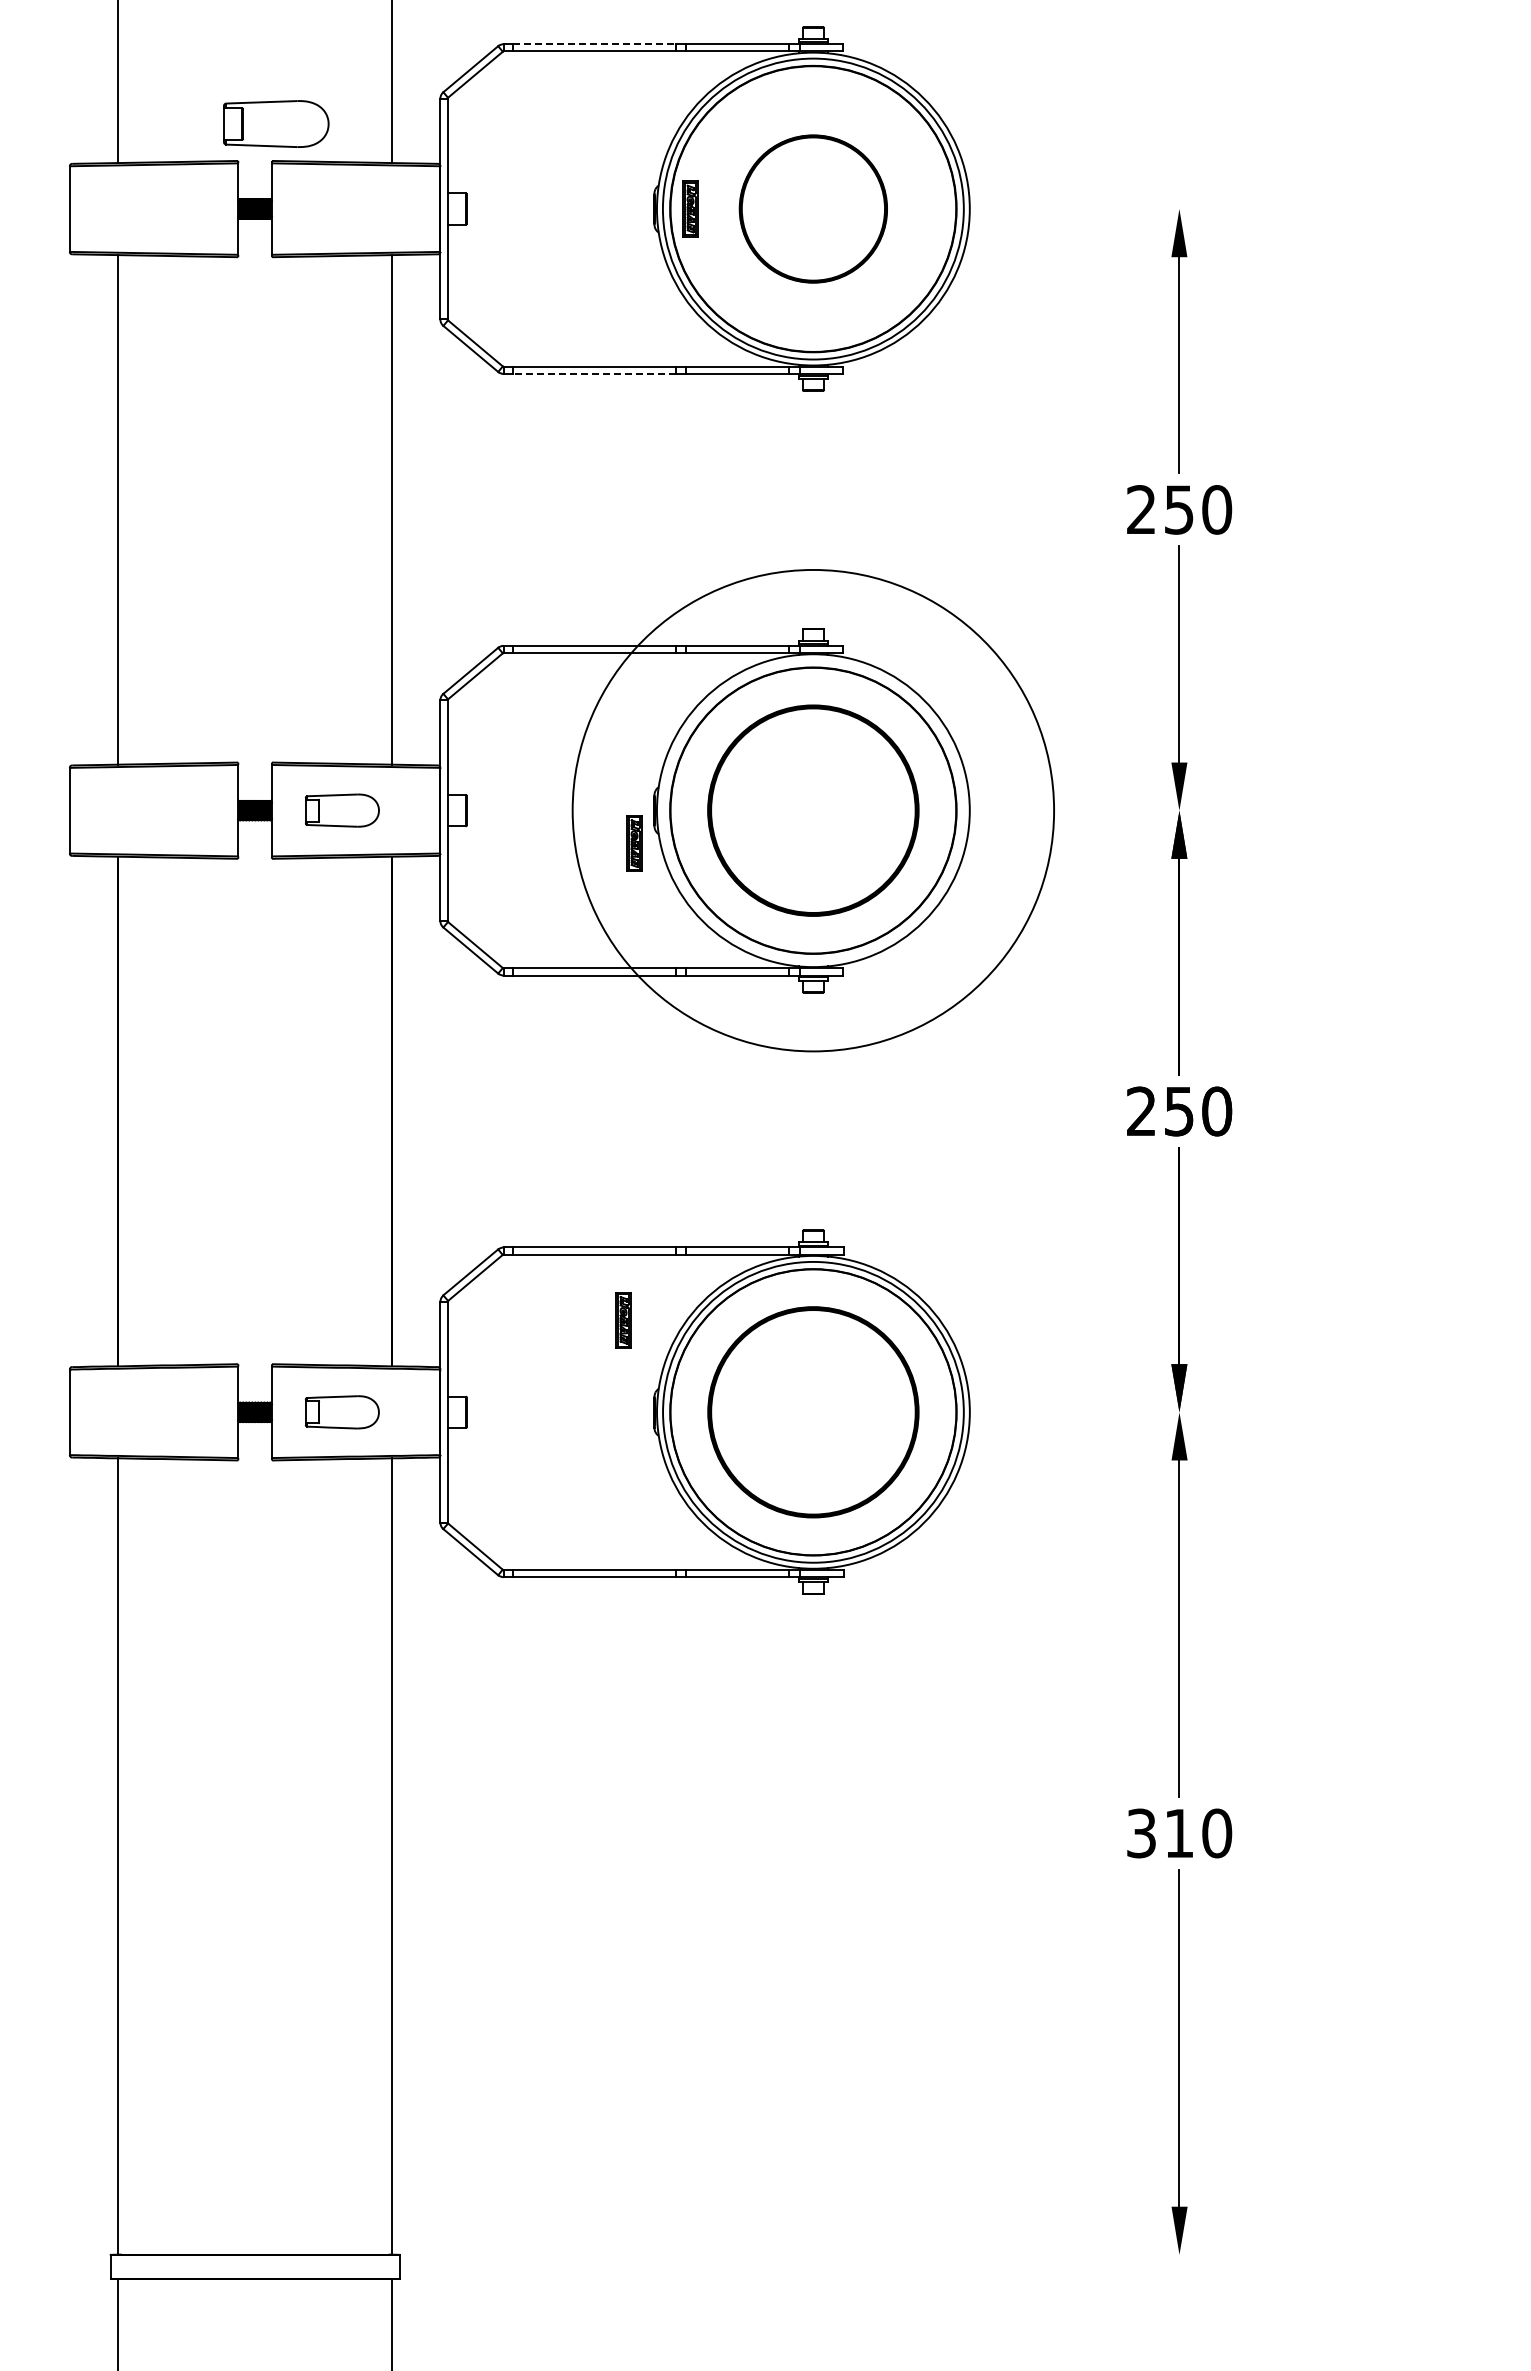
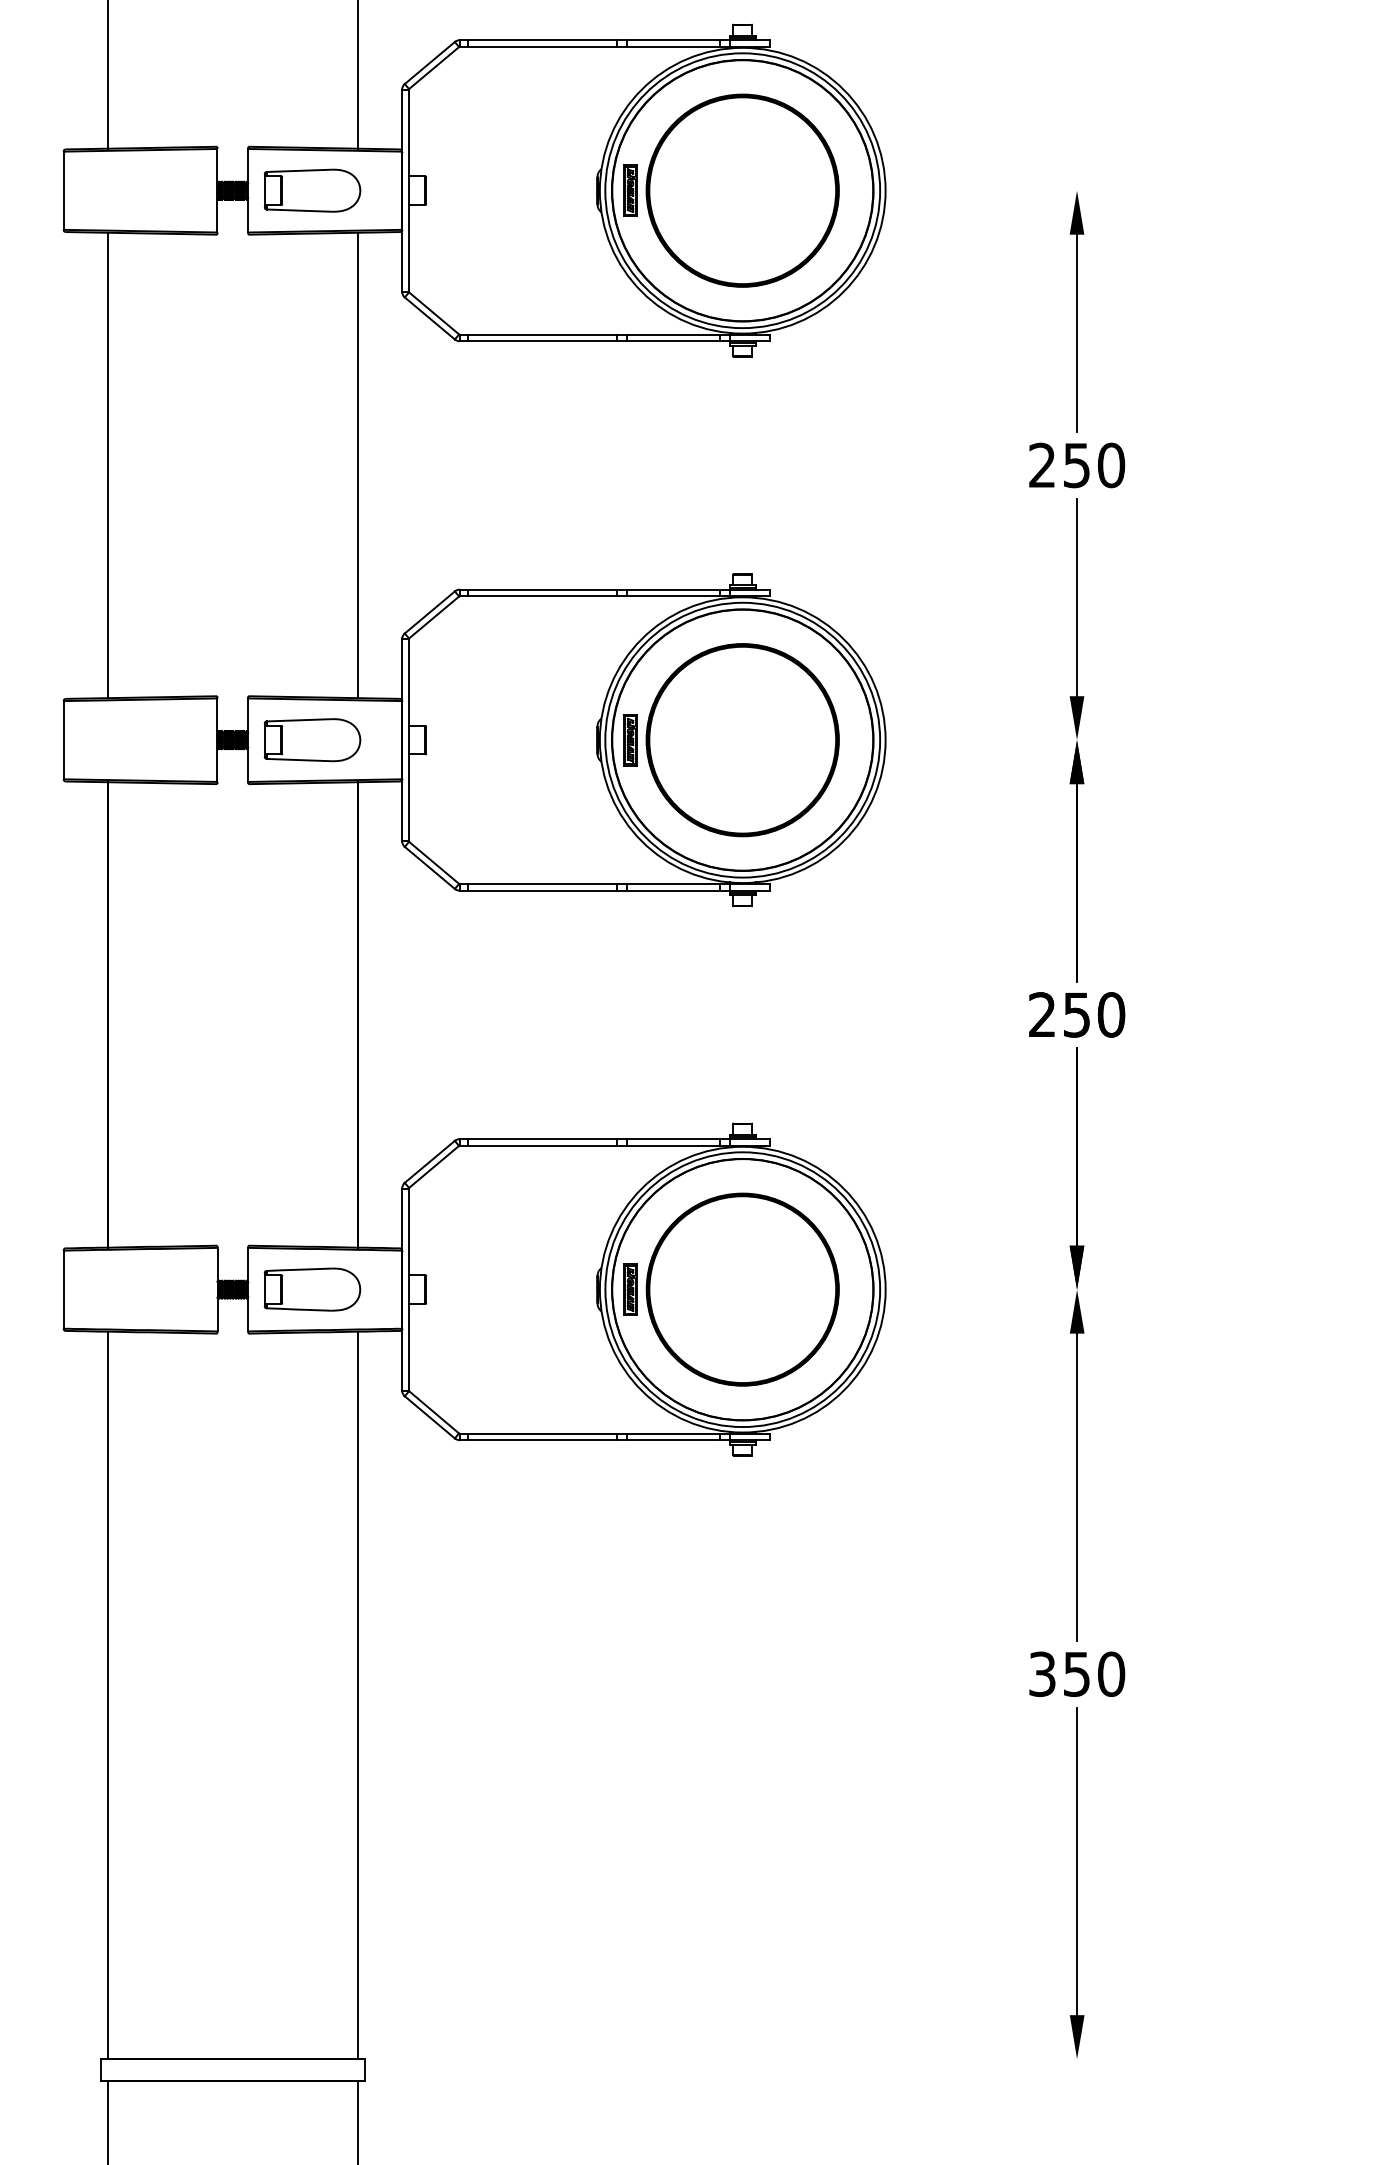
line: (594, 44) -> (542, 40), dashed -> solid
part: (276, 123) -> (312, 190), moved
part: (813, 208) -> (742, 190), size x1.43
line: (594, 373) -> (542, 340), dashed -> solid
part: (342, 810) -> (312, 740), size x1.43
circle: (812, 810) -> (741, 740), size x0.62
part: (634, 843) -> (630, 740), moved
part: (623, 1320) -> (630, 1289), moved
part: (342, 1412) -> (312, 1289), size x1.43
text: (1179, 1833) -> (1077, 1674), 310 -> 350

